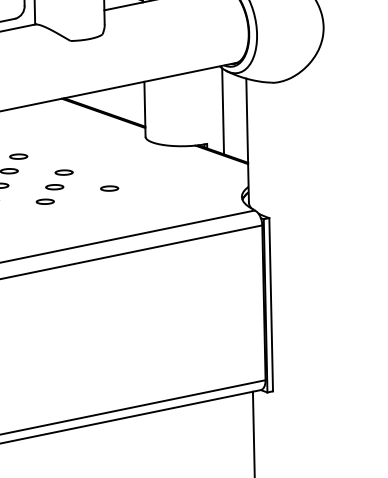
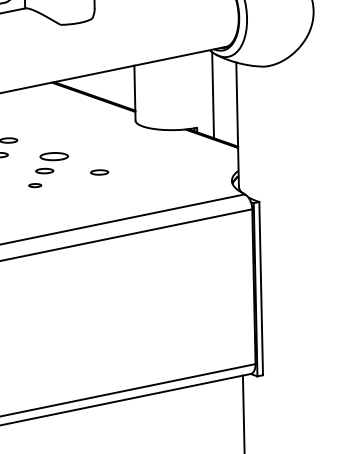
part: (63, 172) -> (53, 156), size x1.6
part: (44, 201) -> (34, 185), size x0.7

